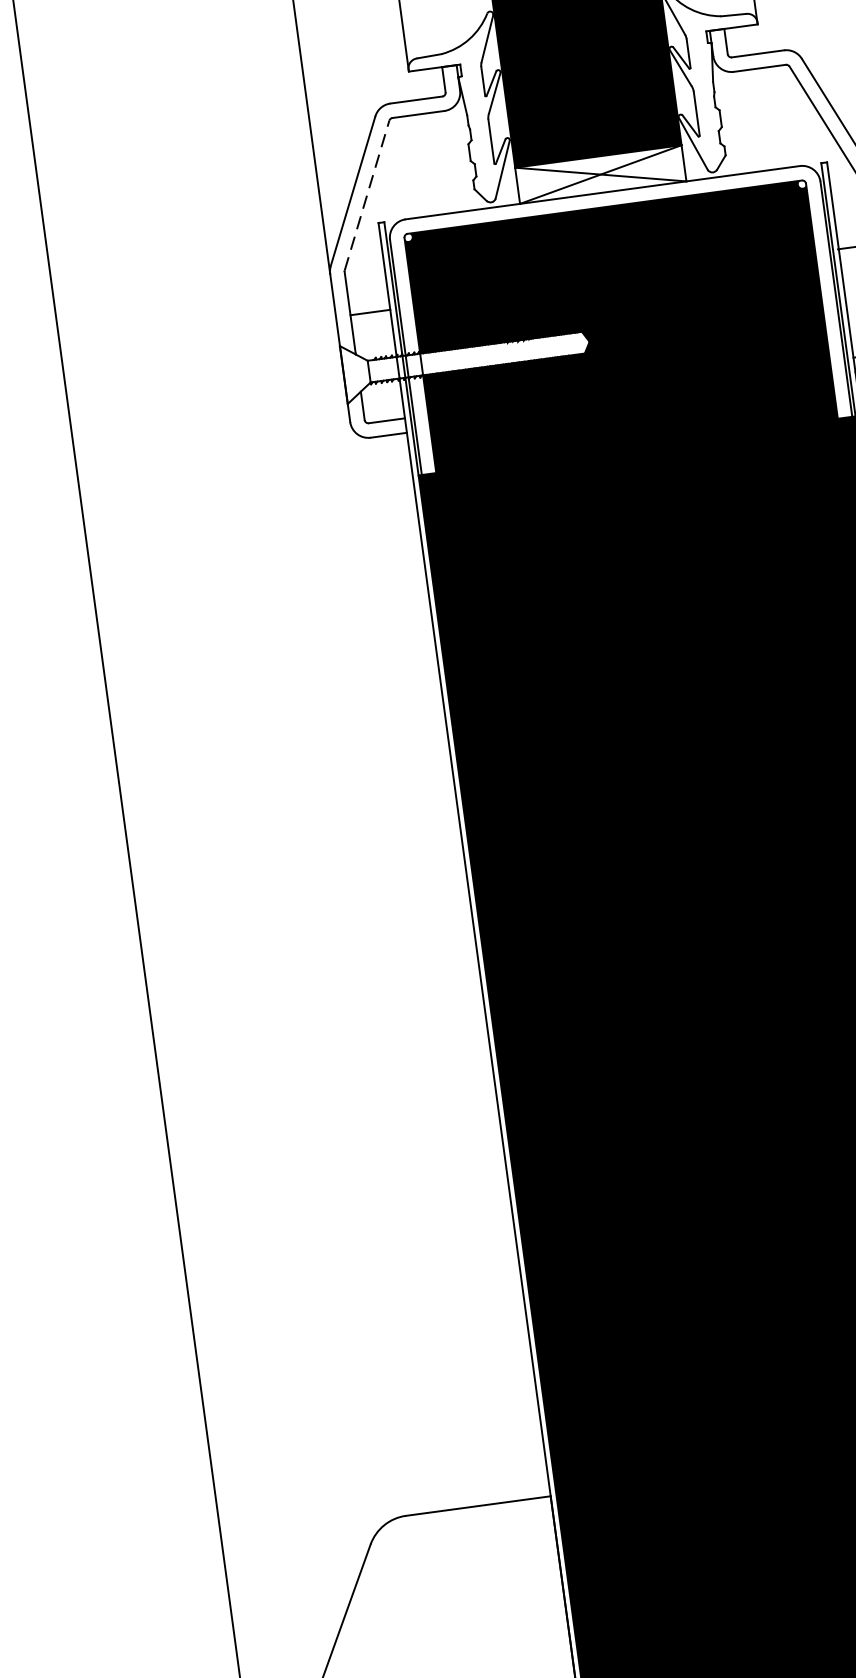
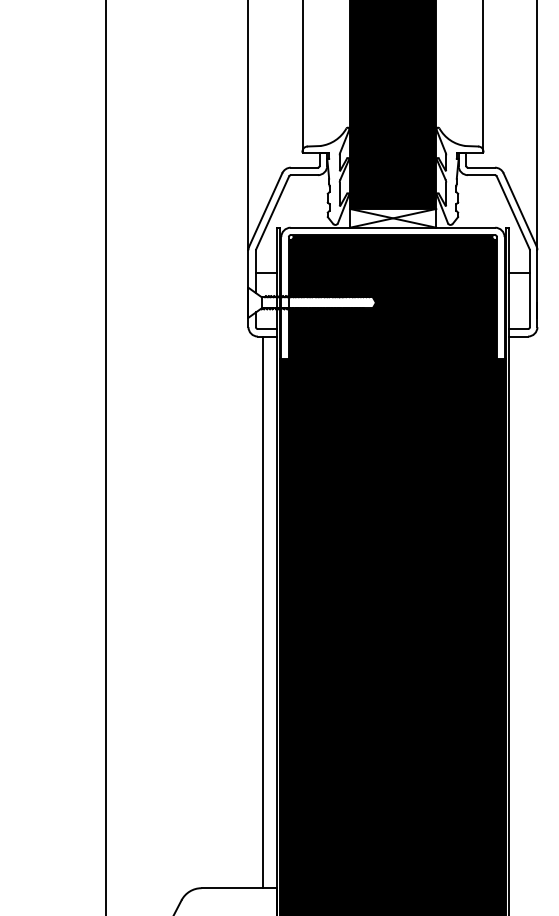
line: (366, 194) -> (272, 212), dashed -> solid
line: (453, 968) -> (263, 612), added

